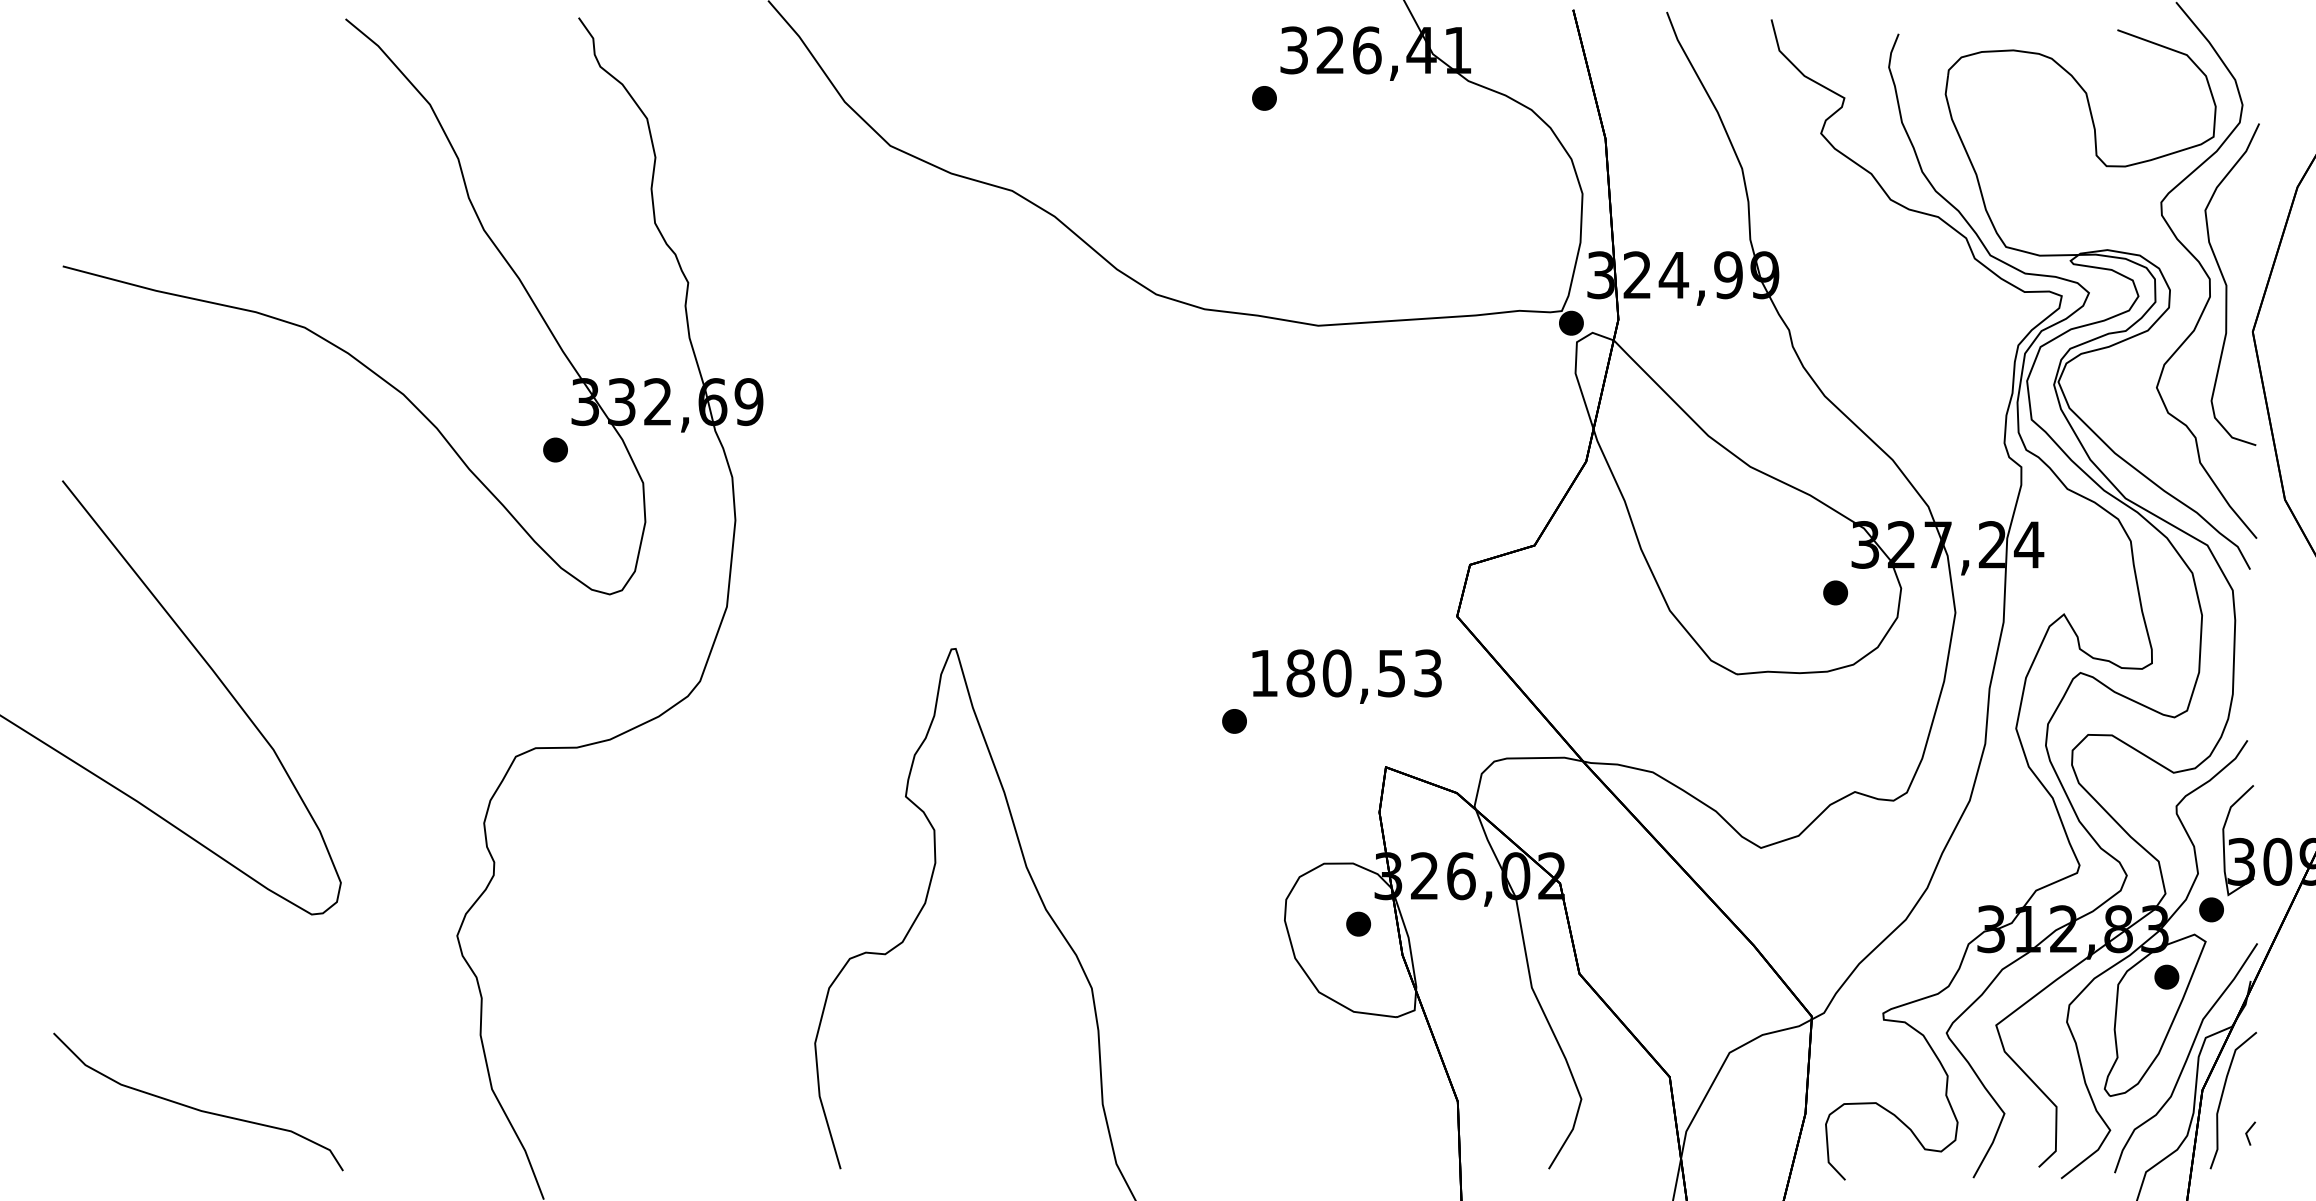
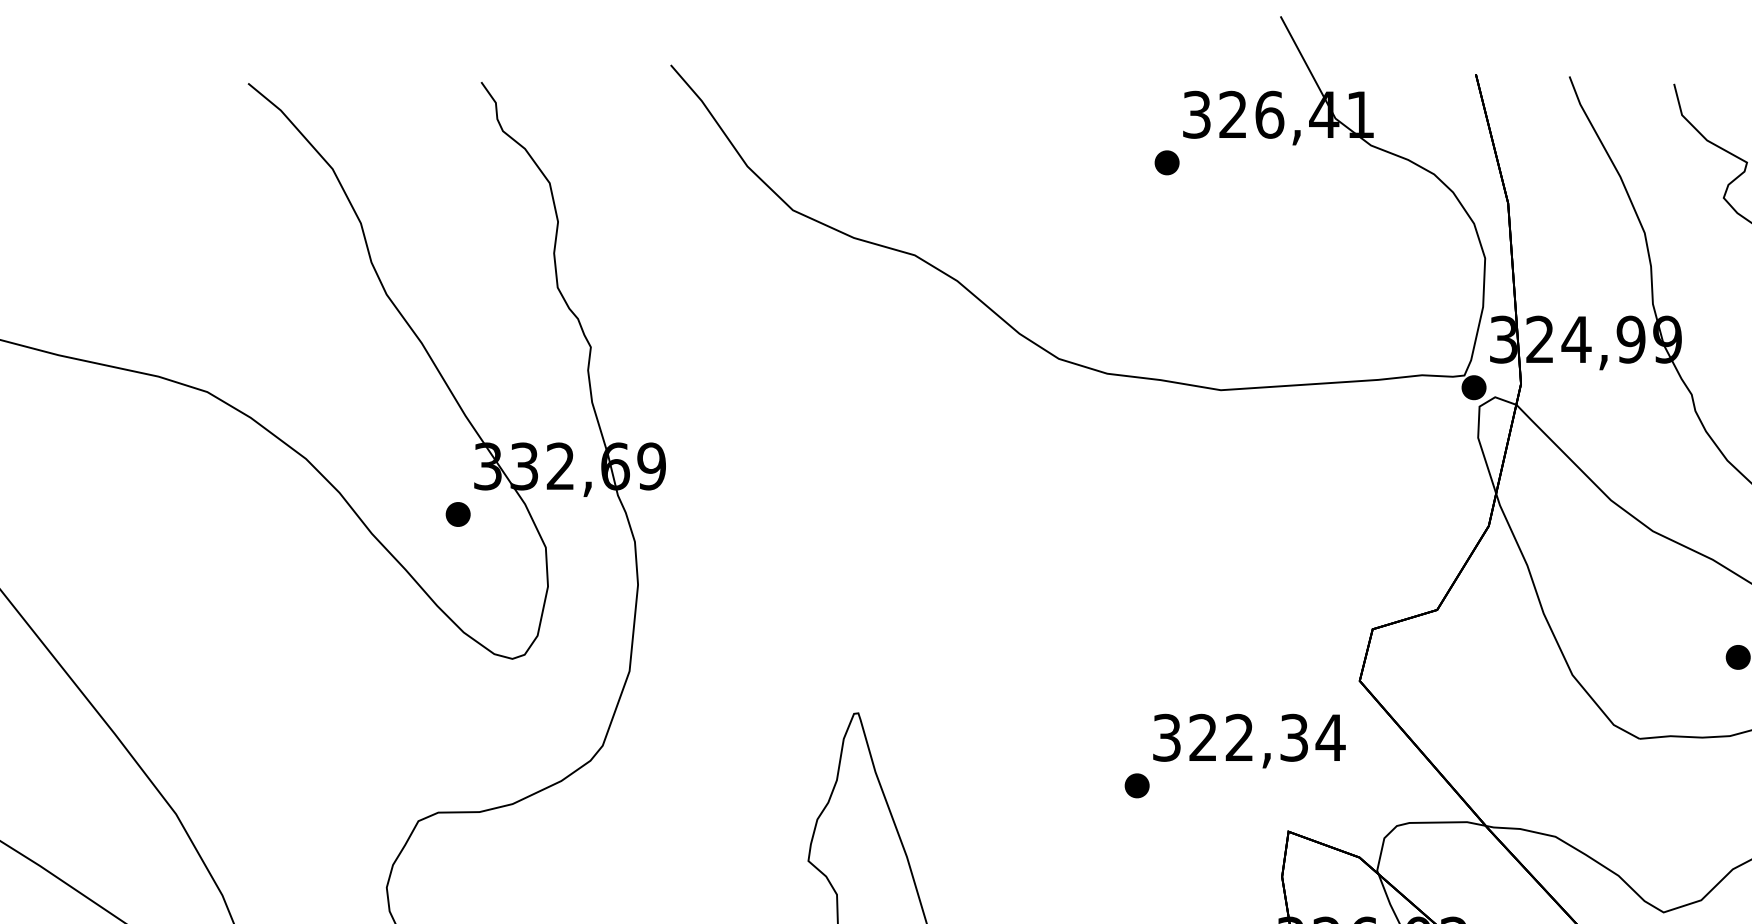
text: (1346, 673) -> (1249, 737), 180,53 -> 322,34

